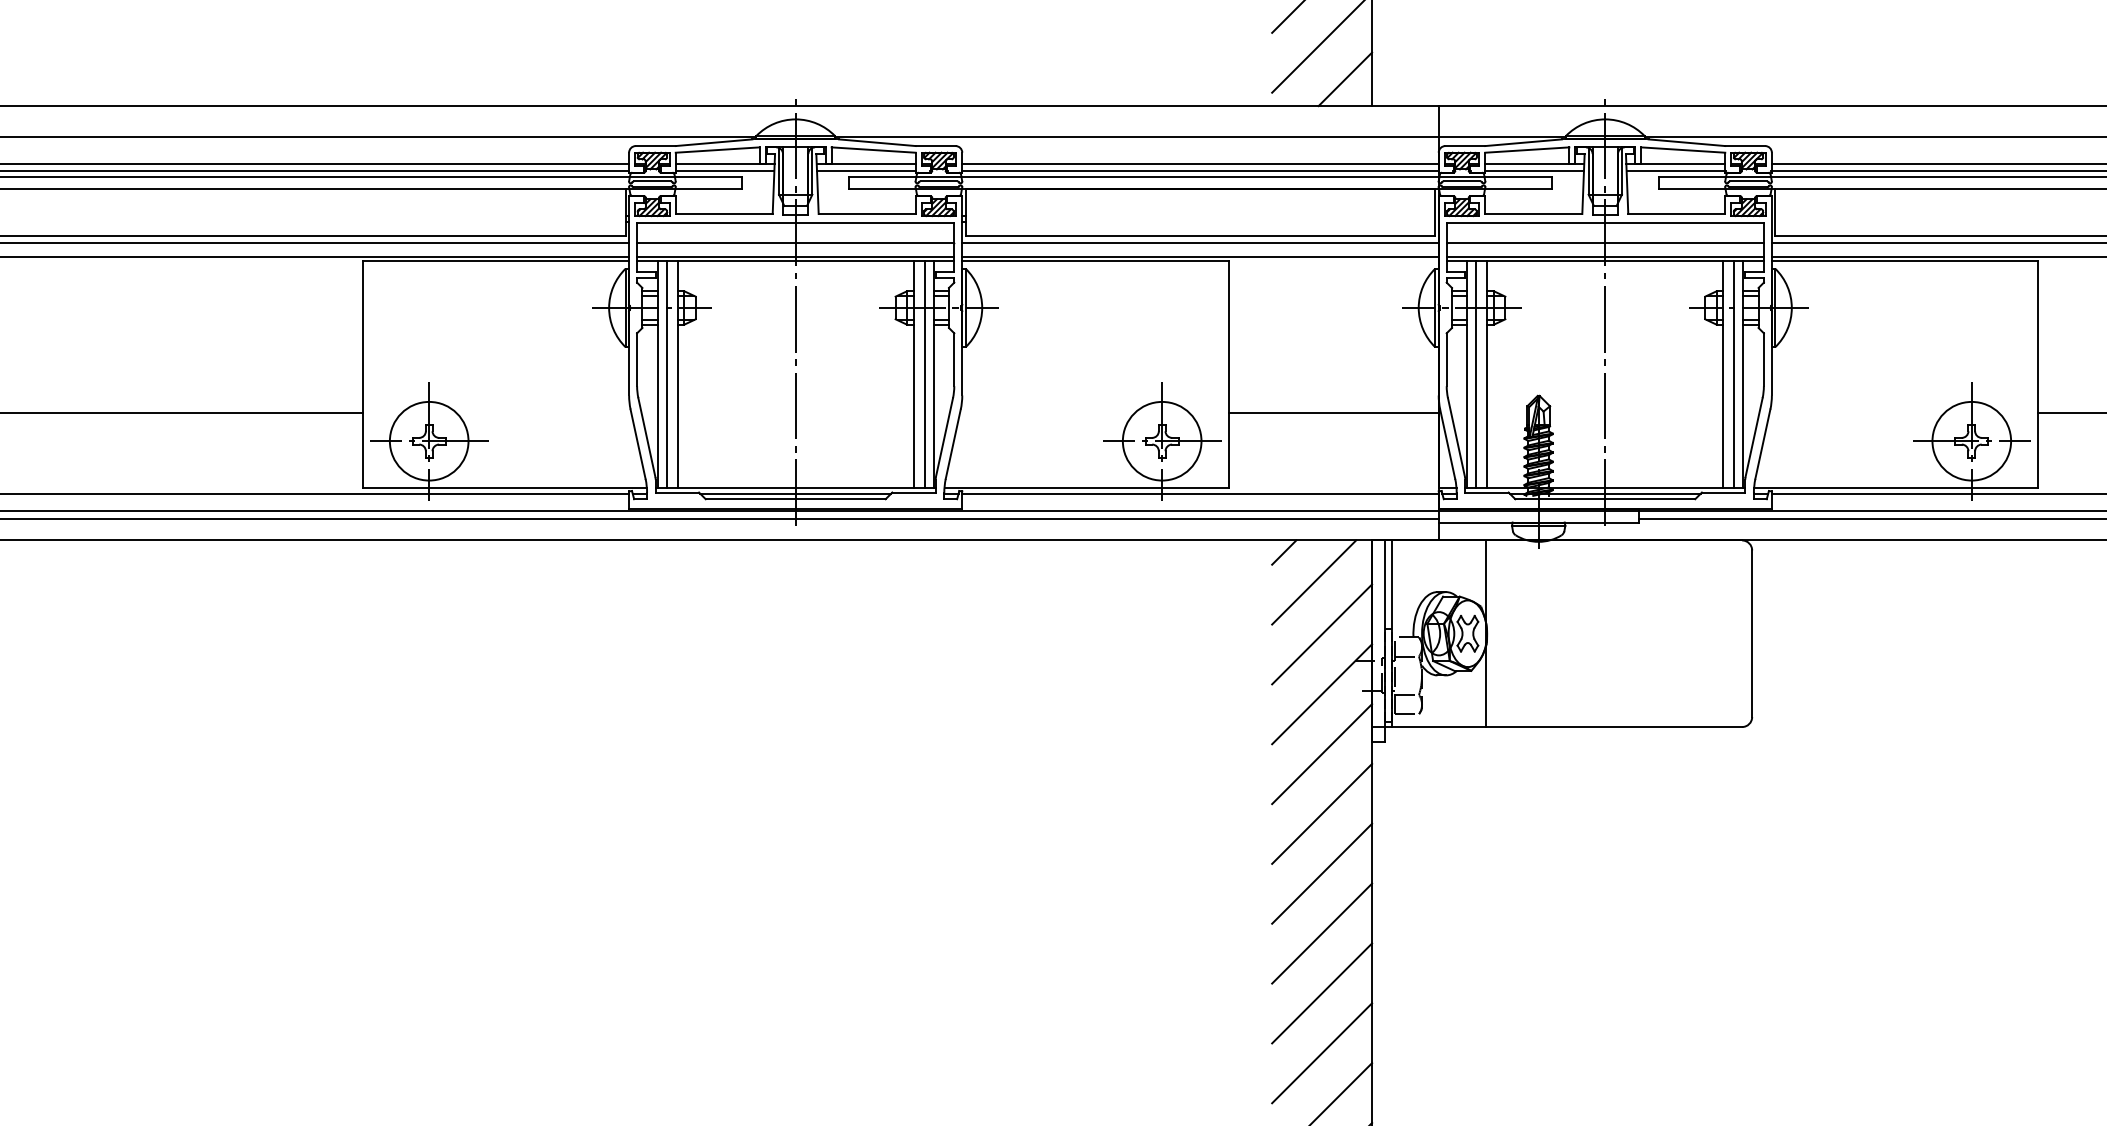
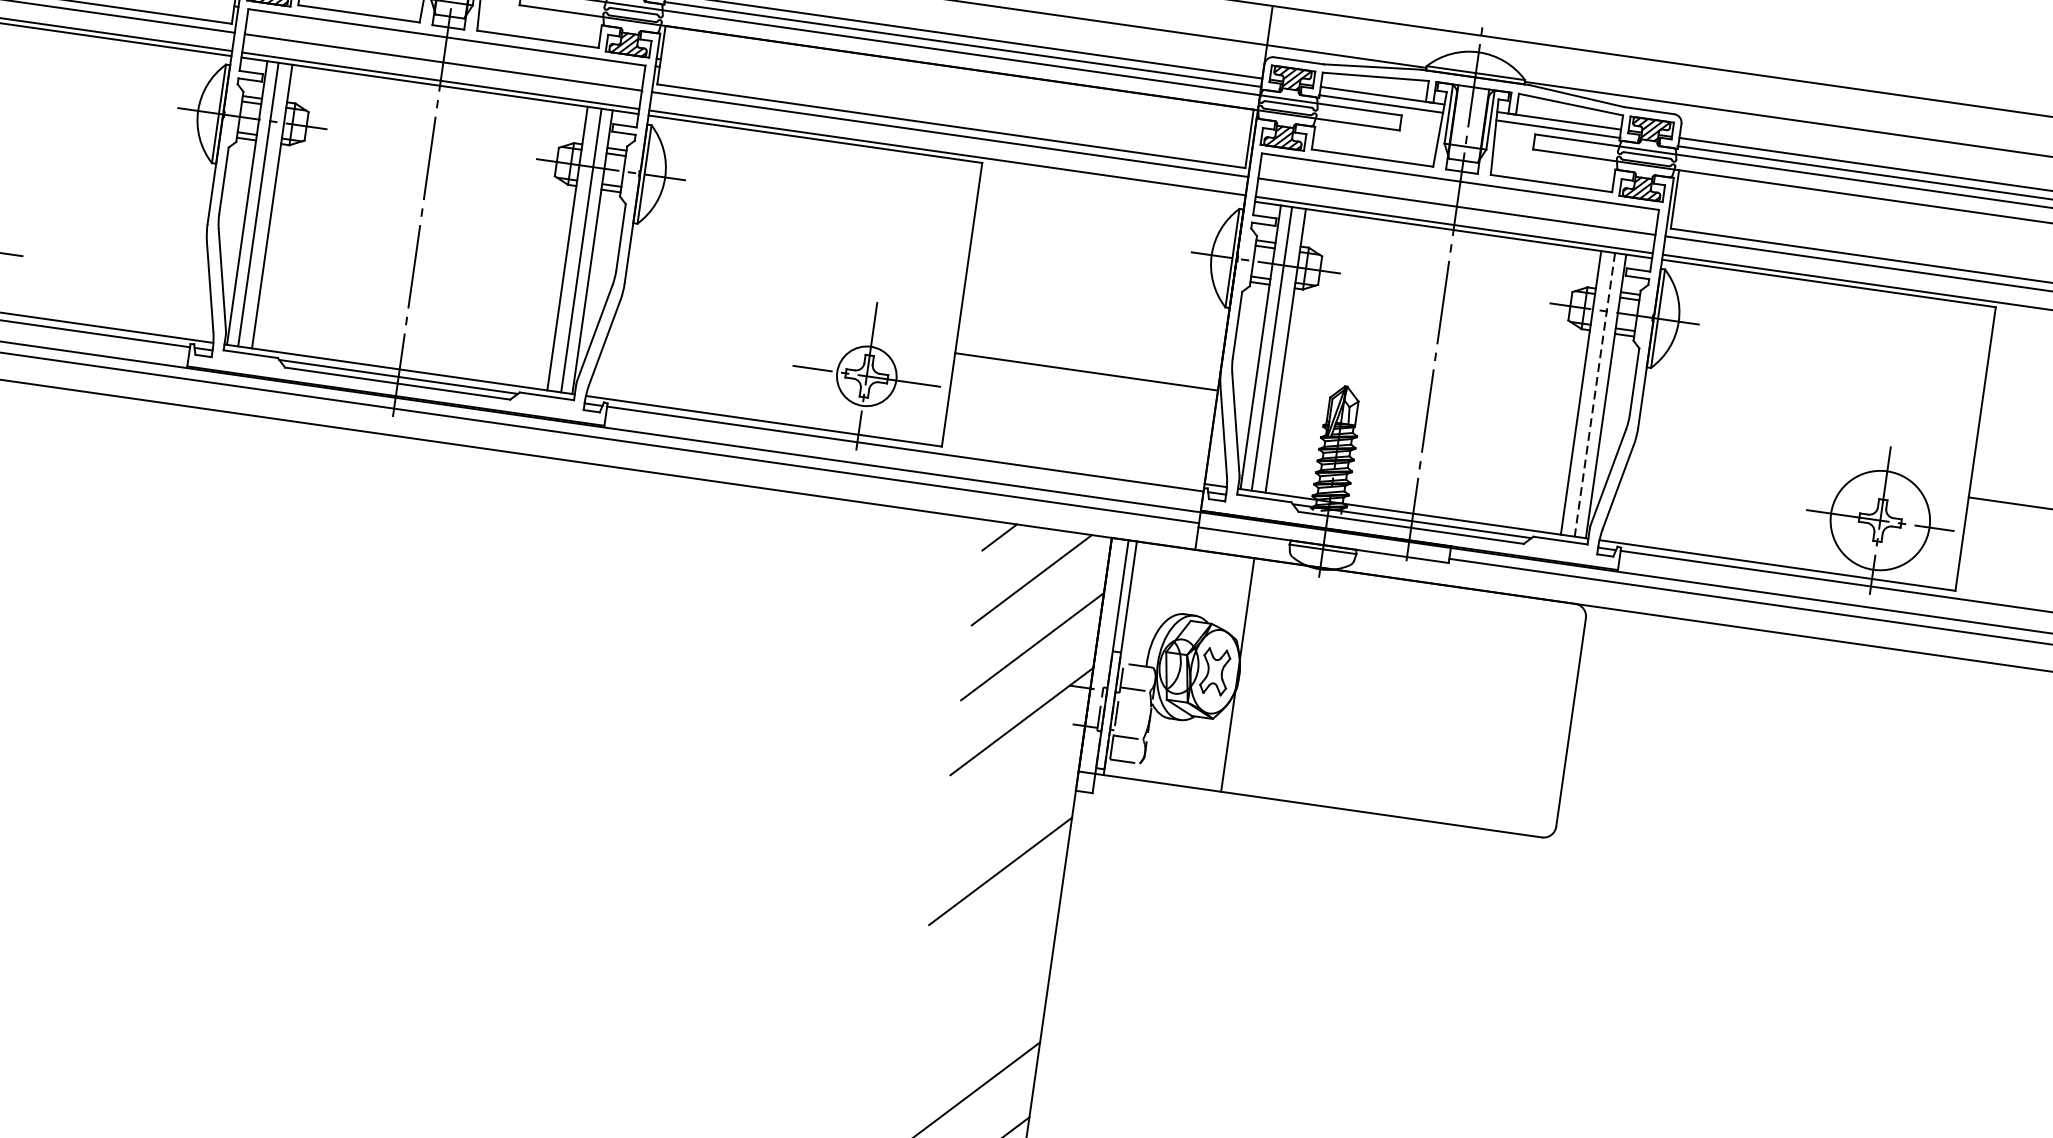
line: (1734, 375) -> (1594, 395), solid -> dashed
circle: (1161, 440) -> (866, 375), size x0.6
line: (1322, 754) -> (1011, 797), removed
line: (1322, 873) -> (990, 946), removed
line: (1322, 933) -> (979, 1021), removed

